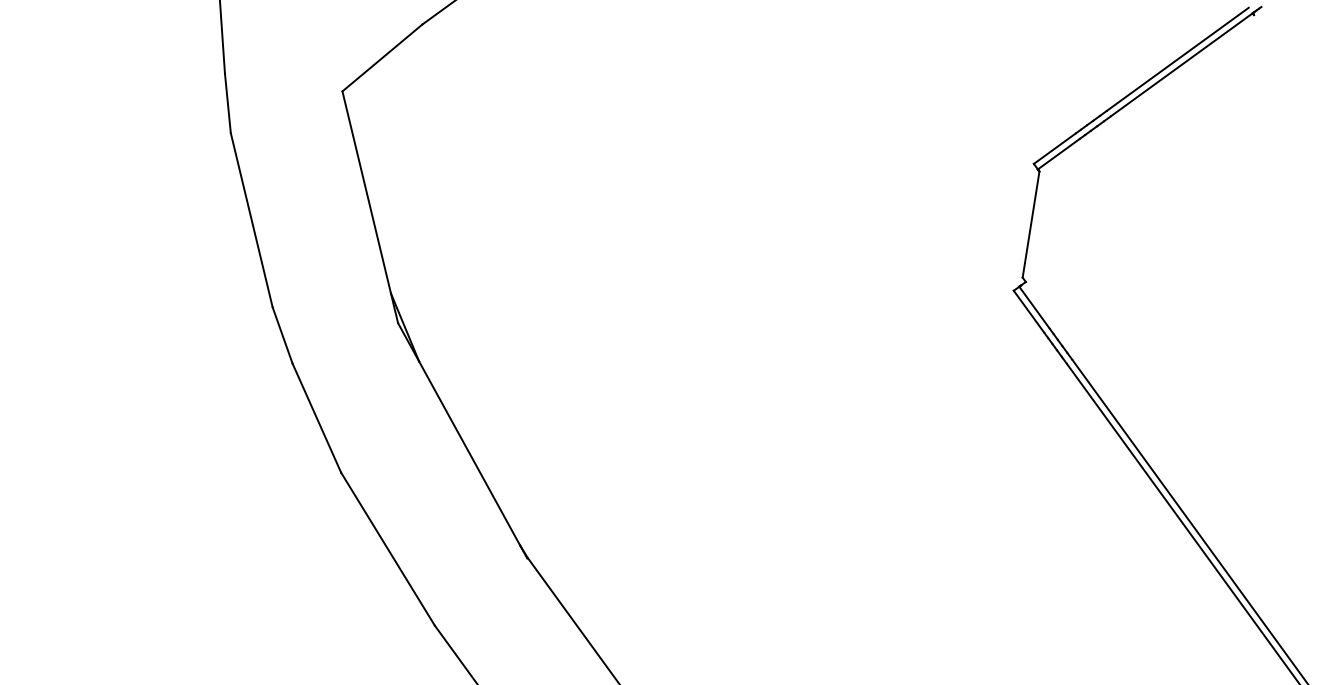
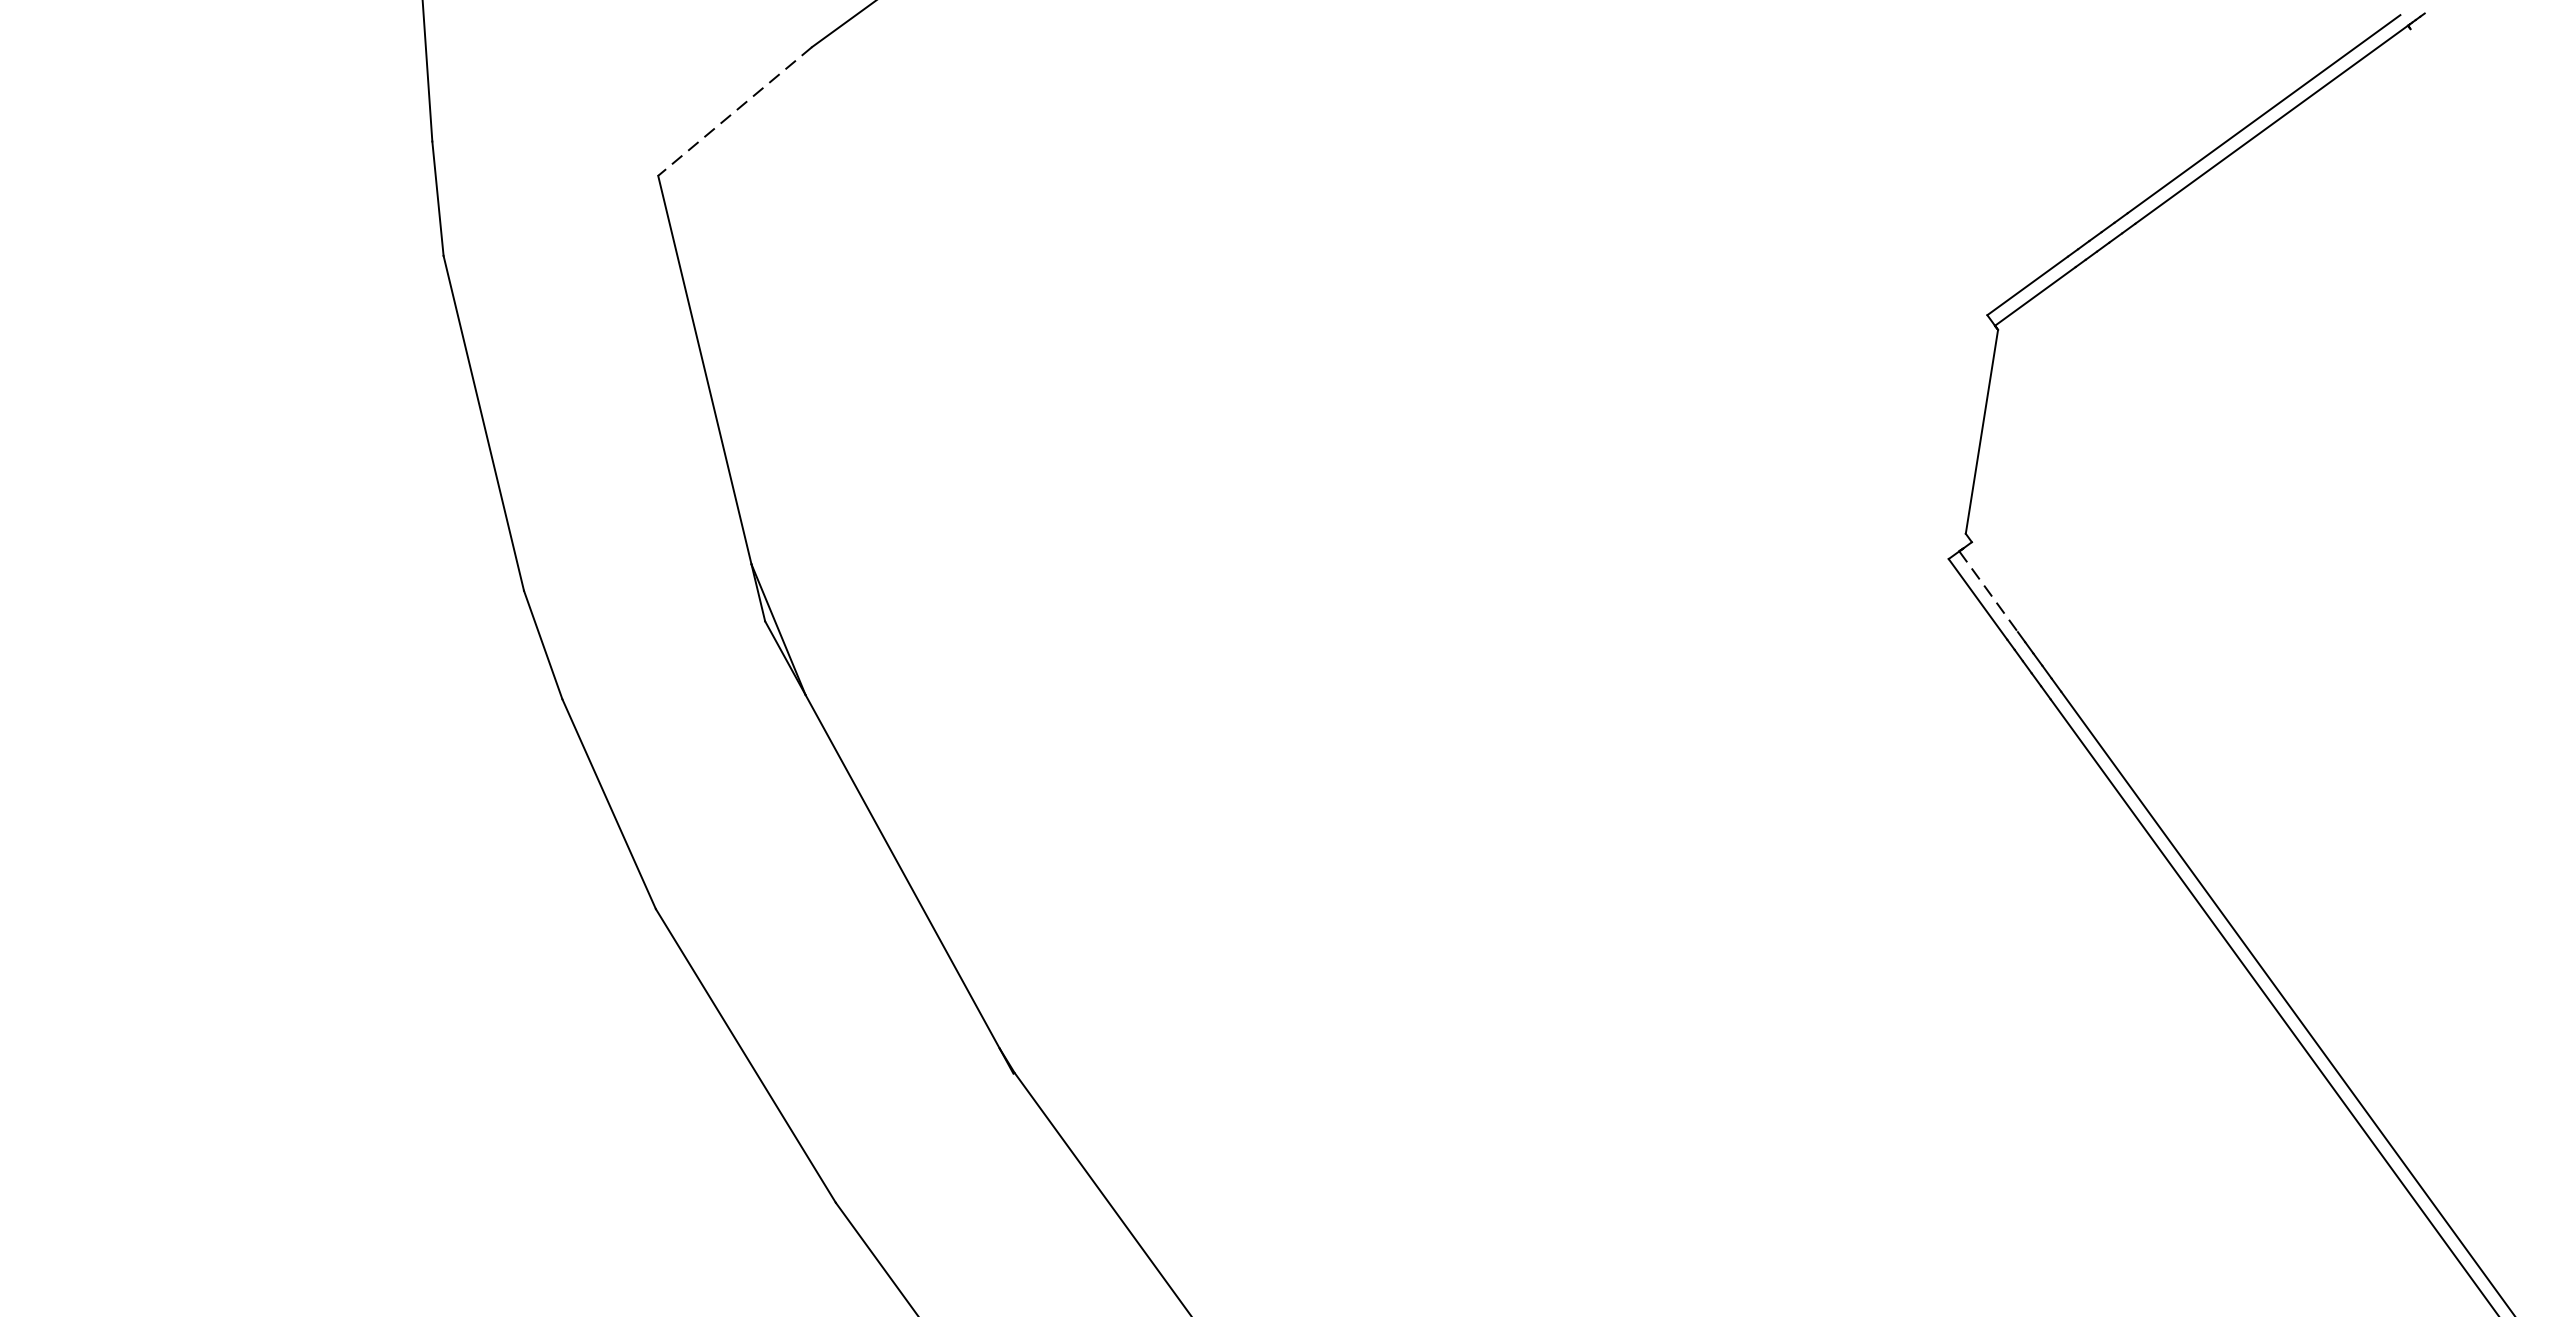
line: (382, 58) -> (735, 112), solid -> dashed
line: (1034, 307) -> (1988, 591), solid -> dashed

